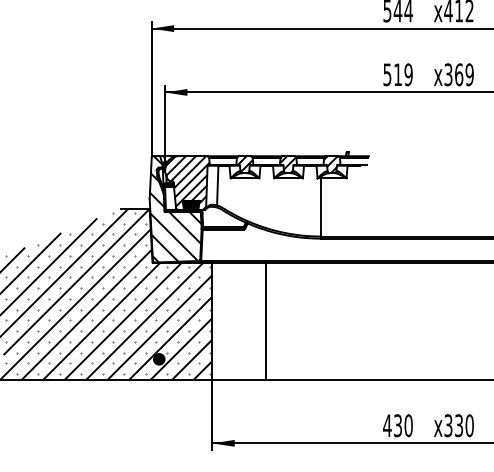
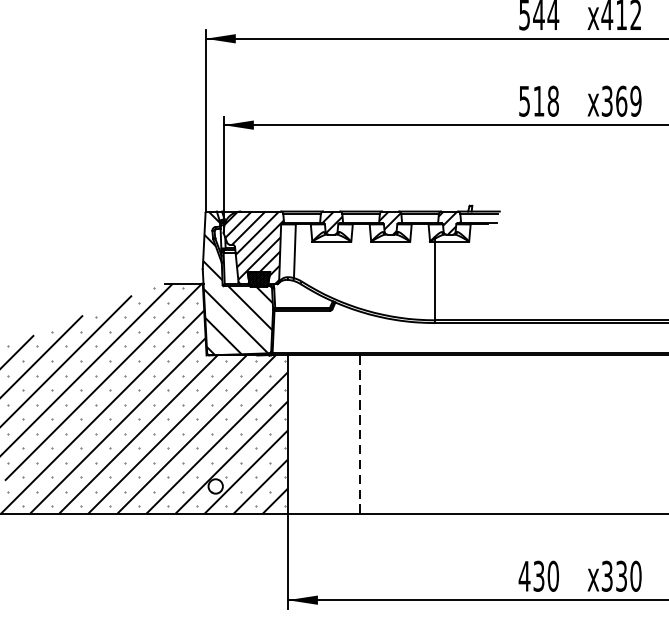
text: (408, 74) -> (553, 100), 519 -> 518
line: (265, 321) -> (359, 435), solid -> dashed
hatch: (158, 359) -> (214, 486), removed

